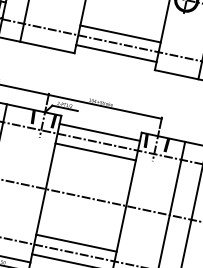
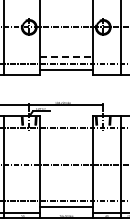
line: (120, 34) -> (66, 57), solid -> dashed
line: (98, 131) -> (65, 121), removed
line: (94, 151) -> (65, 134), removed
line: (75, 242) -> (65, 194), removed

